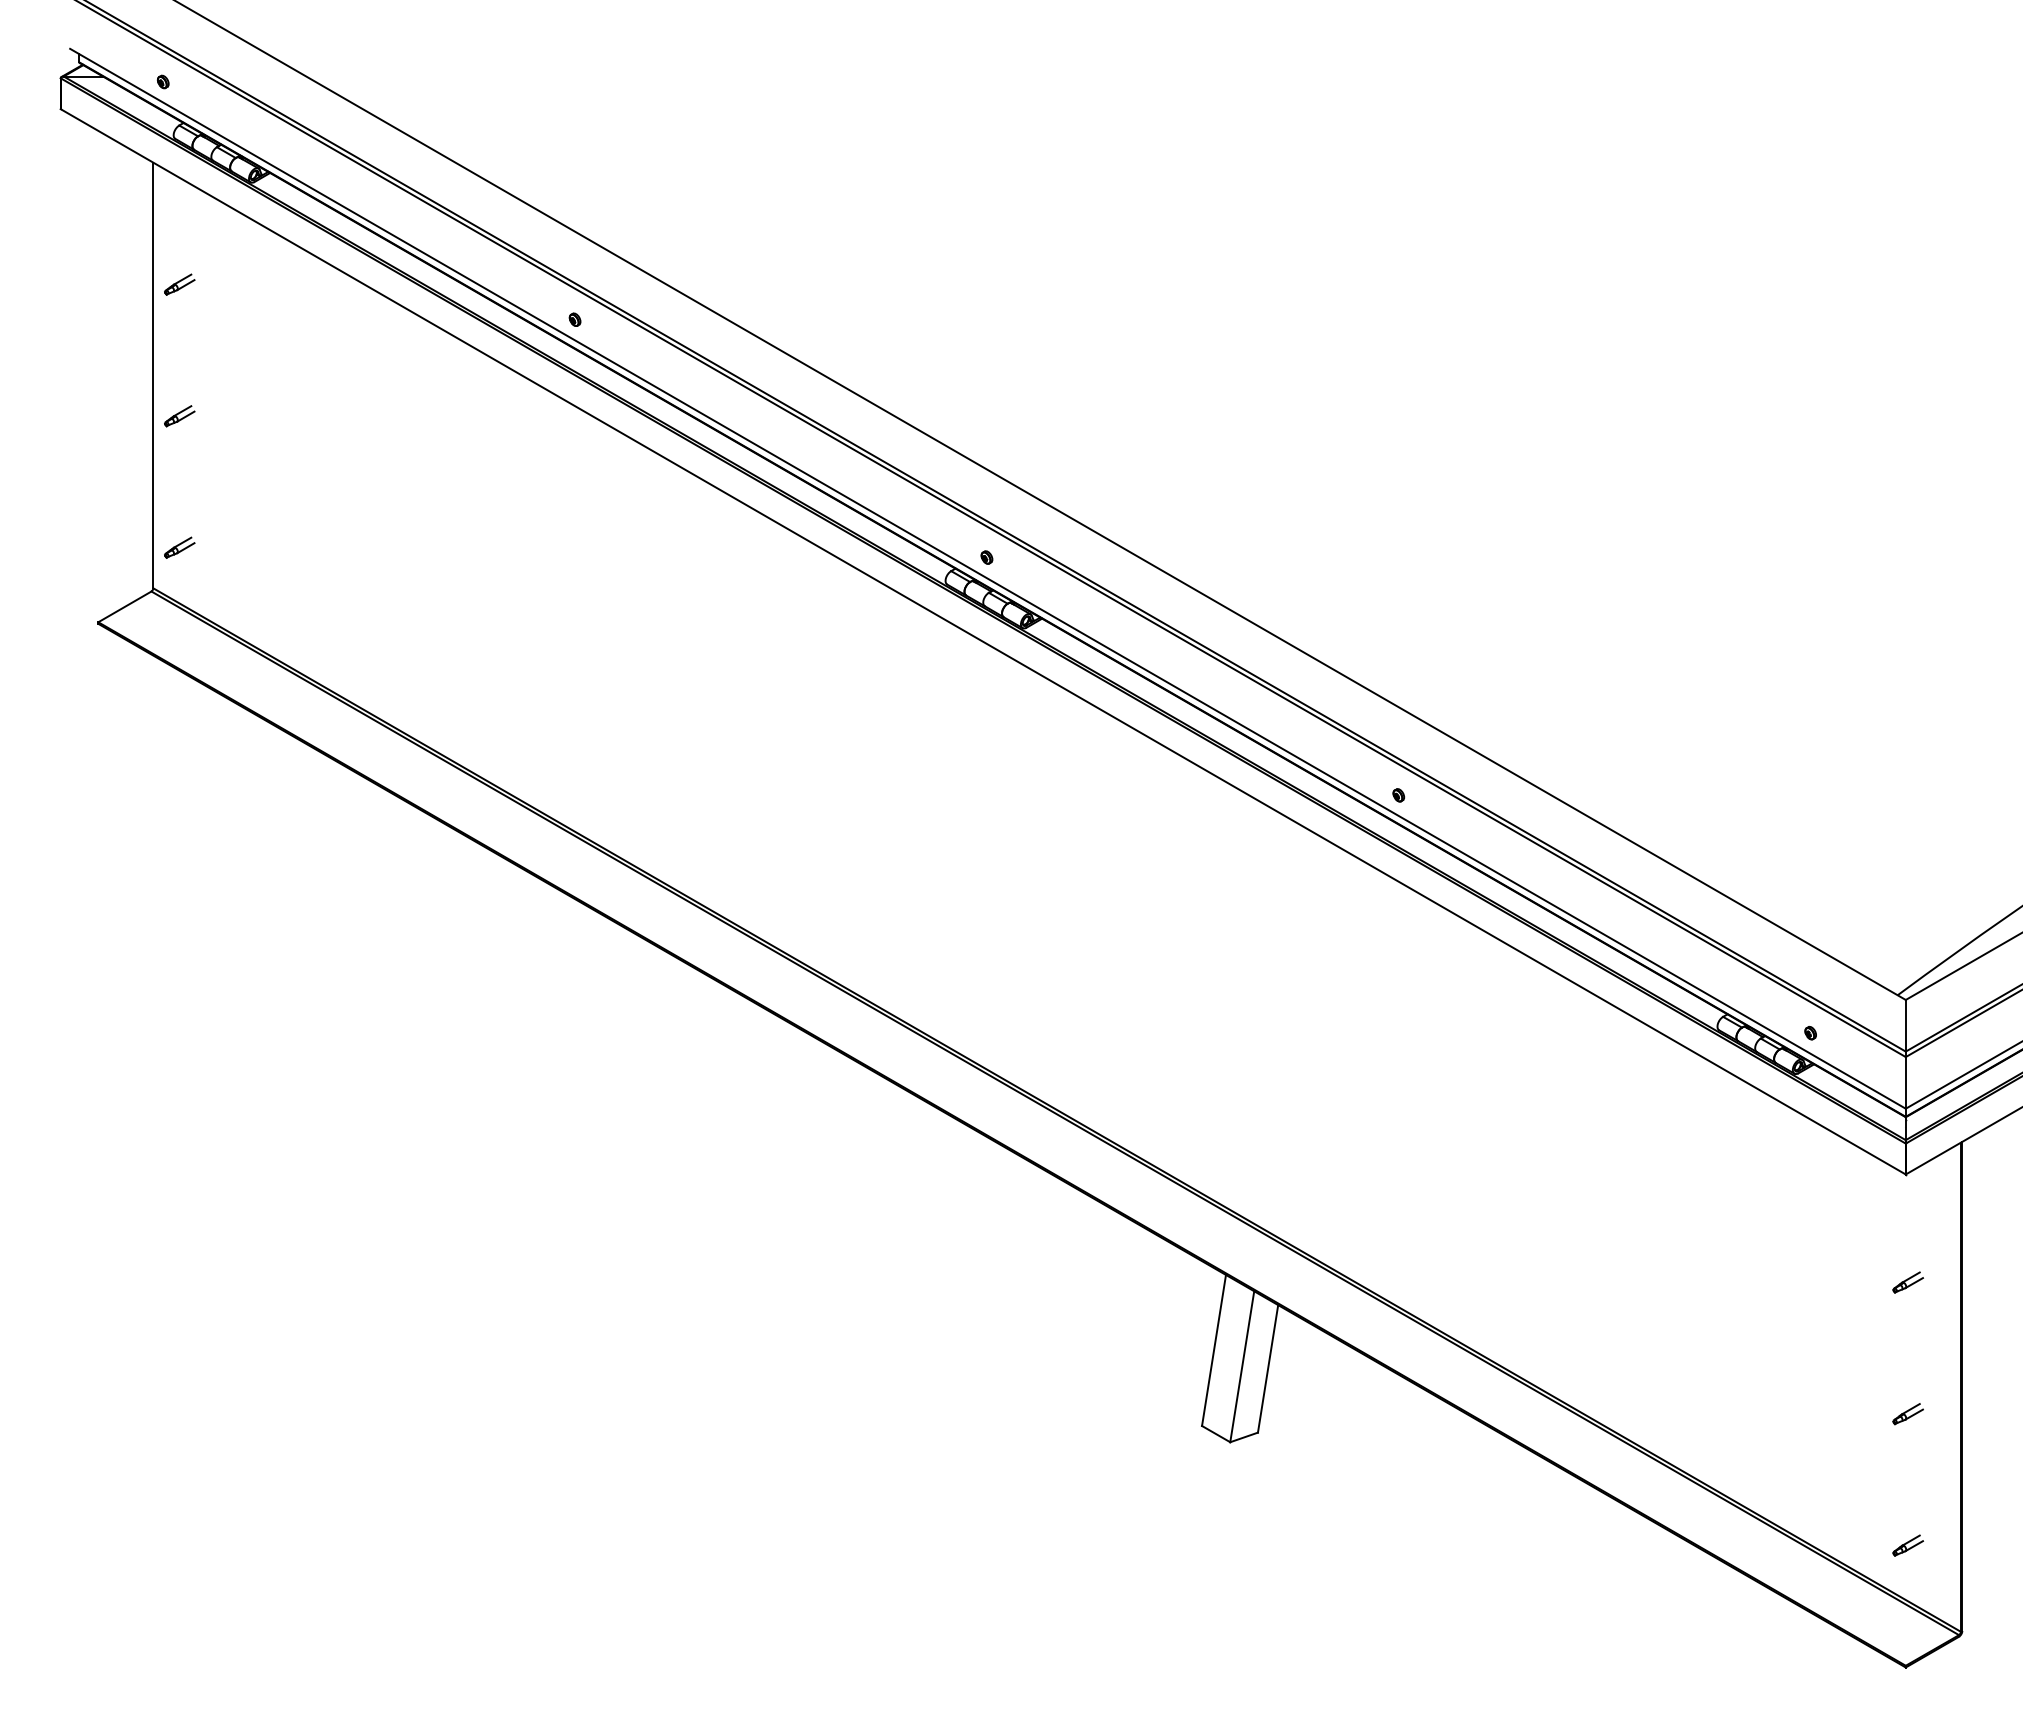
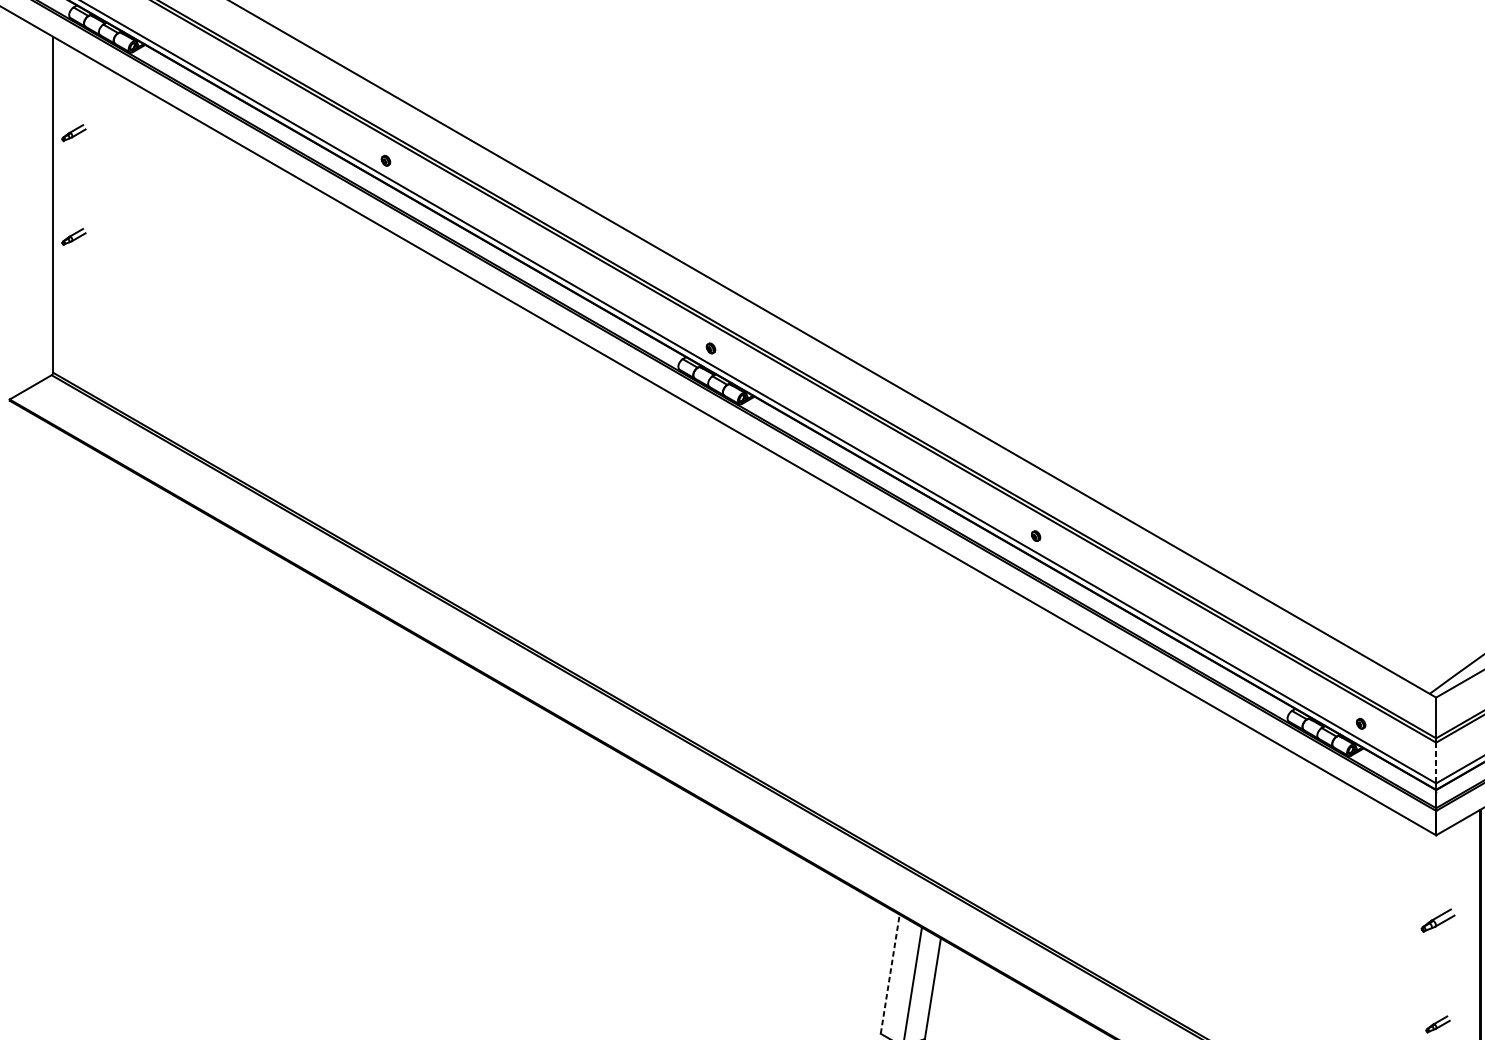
part: (179, 547) -> (73, 340), removed
line: (1905, 1082) -> (1435, 762), solid -> dashed
part: (1907, 1282) -> (1437, 920), size x1.4
line: (1214, 1349) -> (890, 973), solid -> dashed

